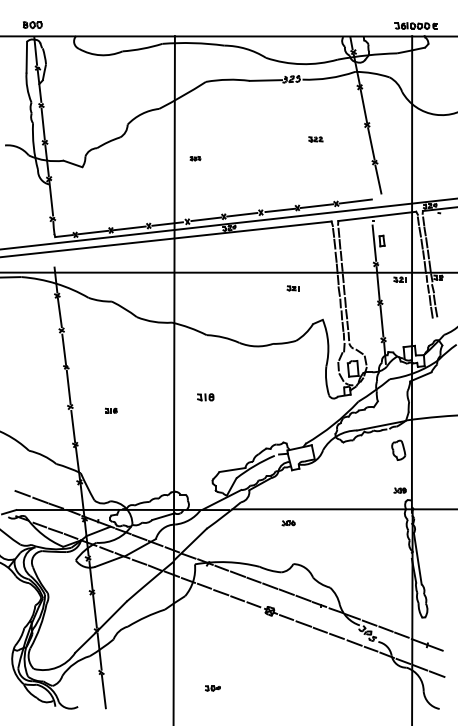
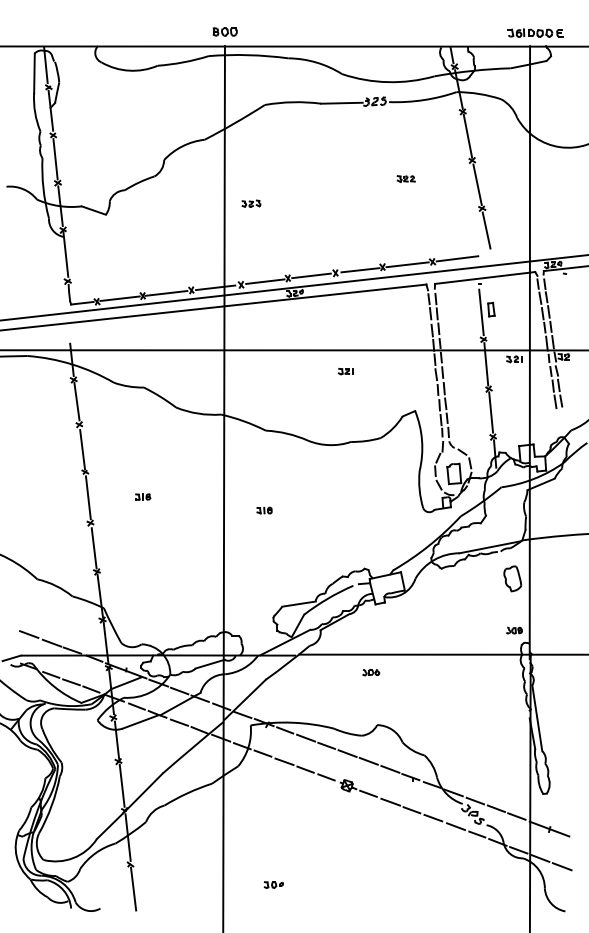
part: (32, 24) -> (224, 31), moved
part: (195, 158) -> (251, 203), size x1.43
part: (292, 288) -> (345, 371), moved
part: (205, 397) -> (264, 510), size x0.71
part: (111, 410) -> (143, 496), moved

